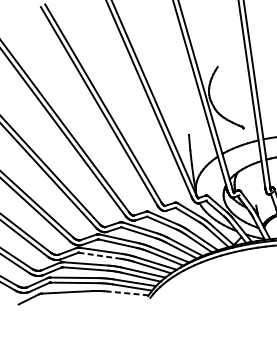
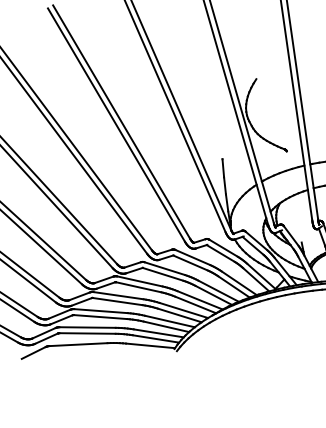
line: (99, 255) -> (117, 301), dashed -> solid
line: (127, 293) -> (150, 345), dashed -> solid

